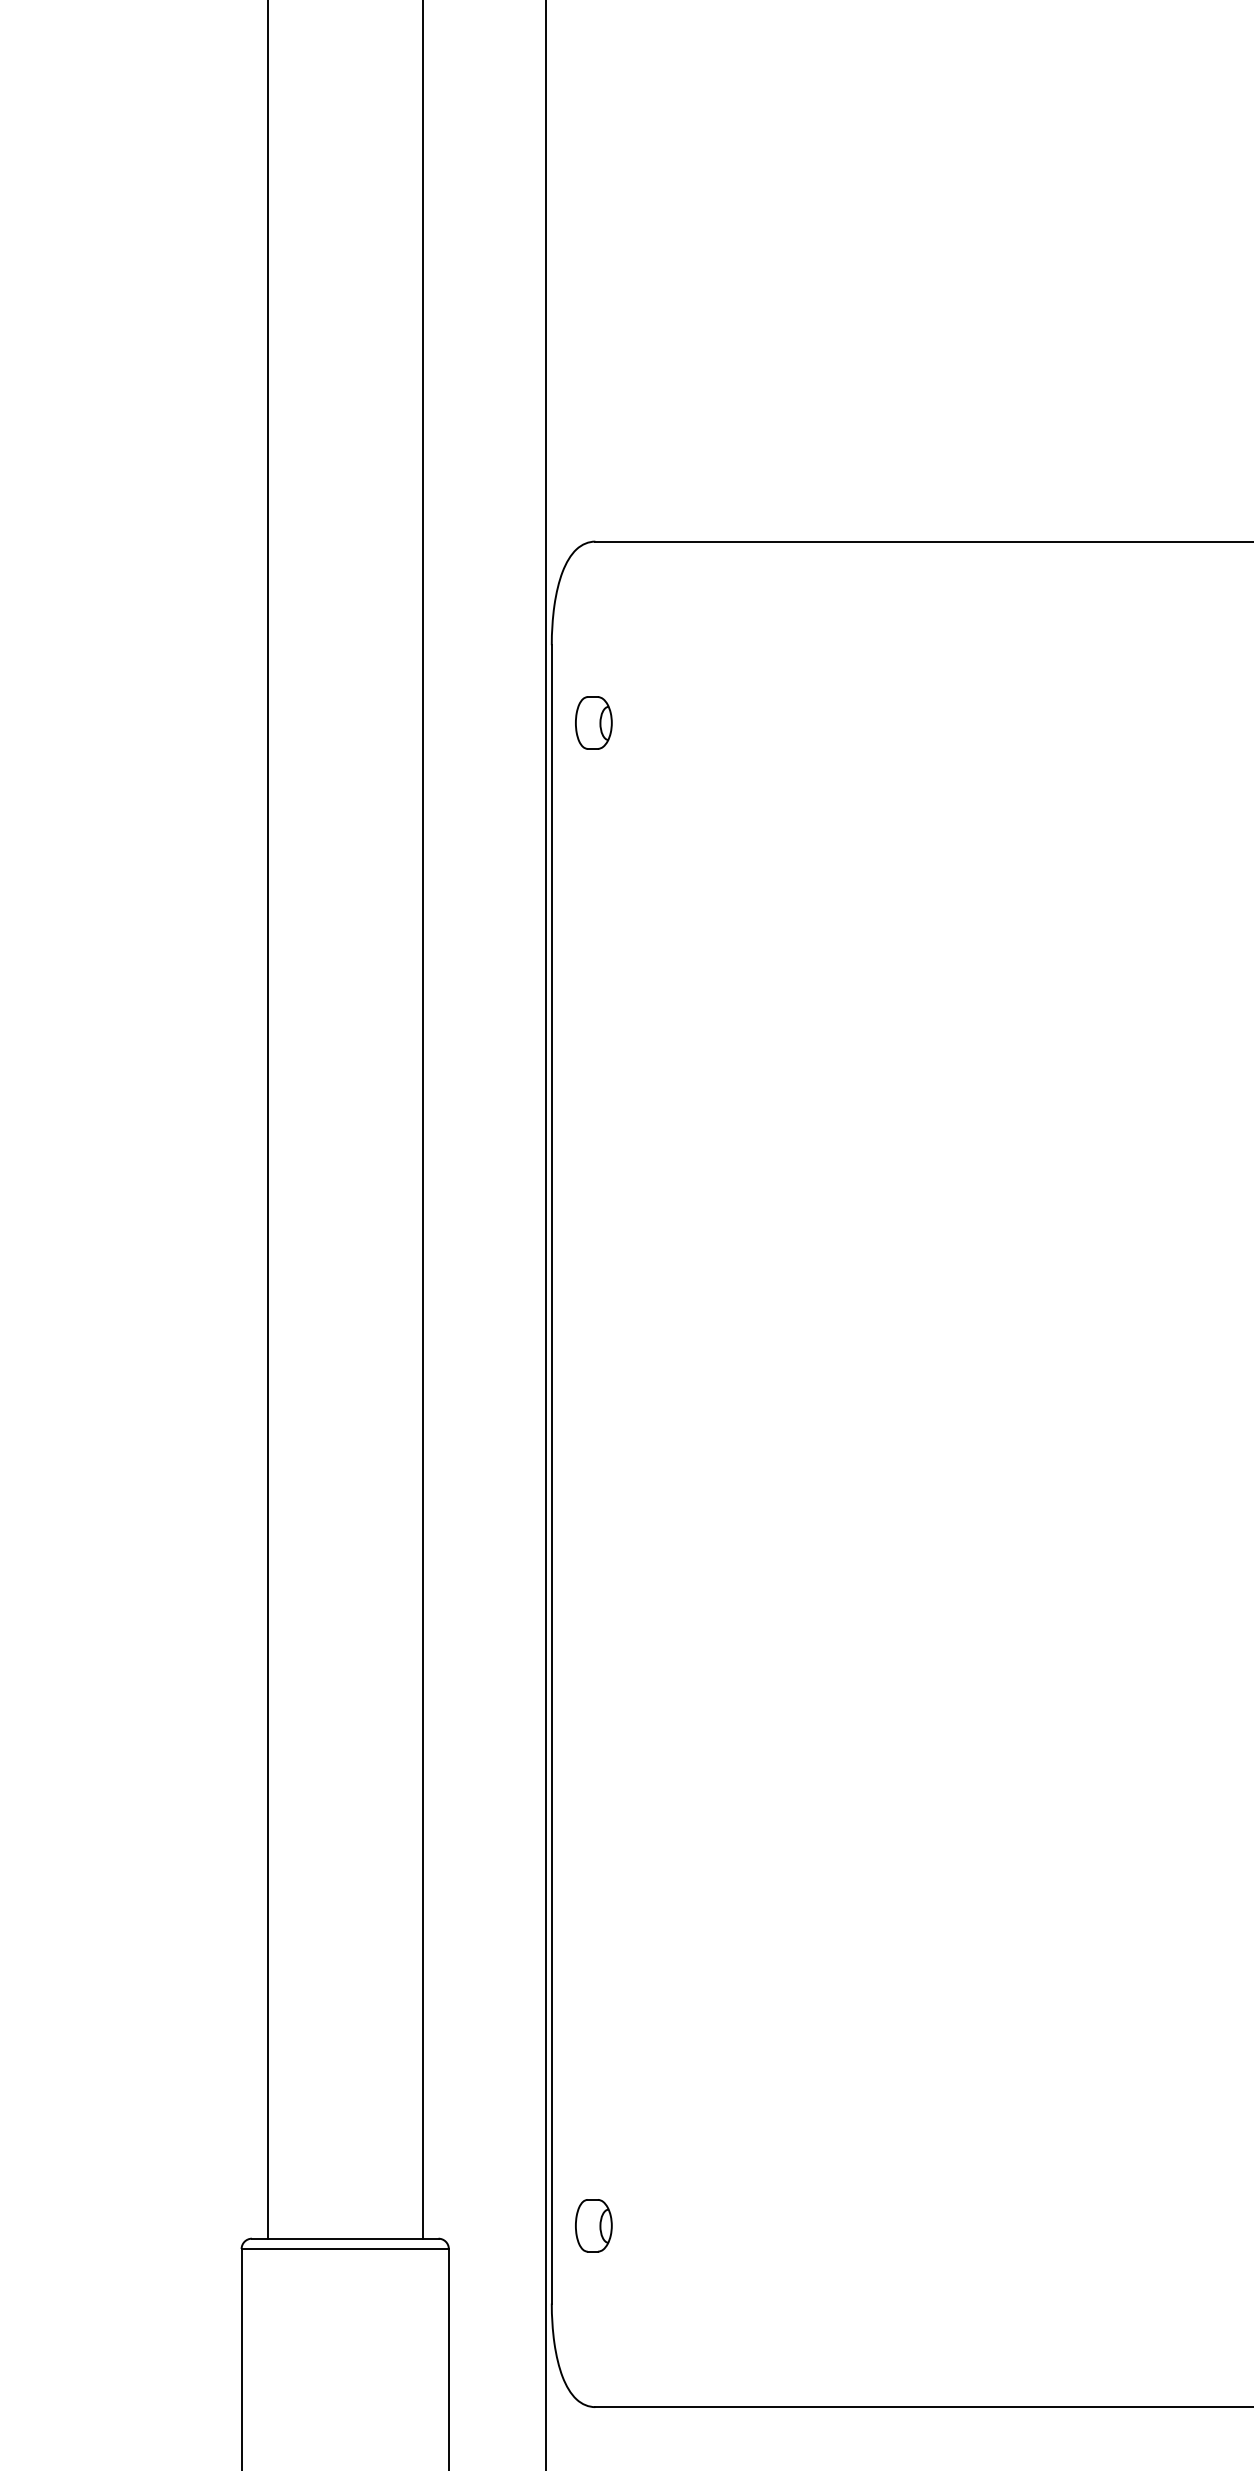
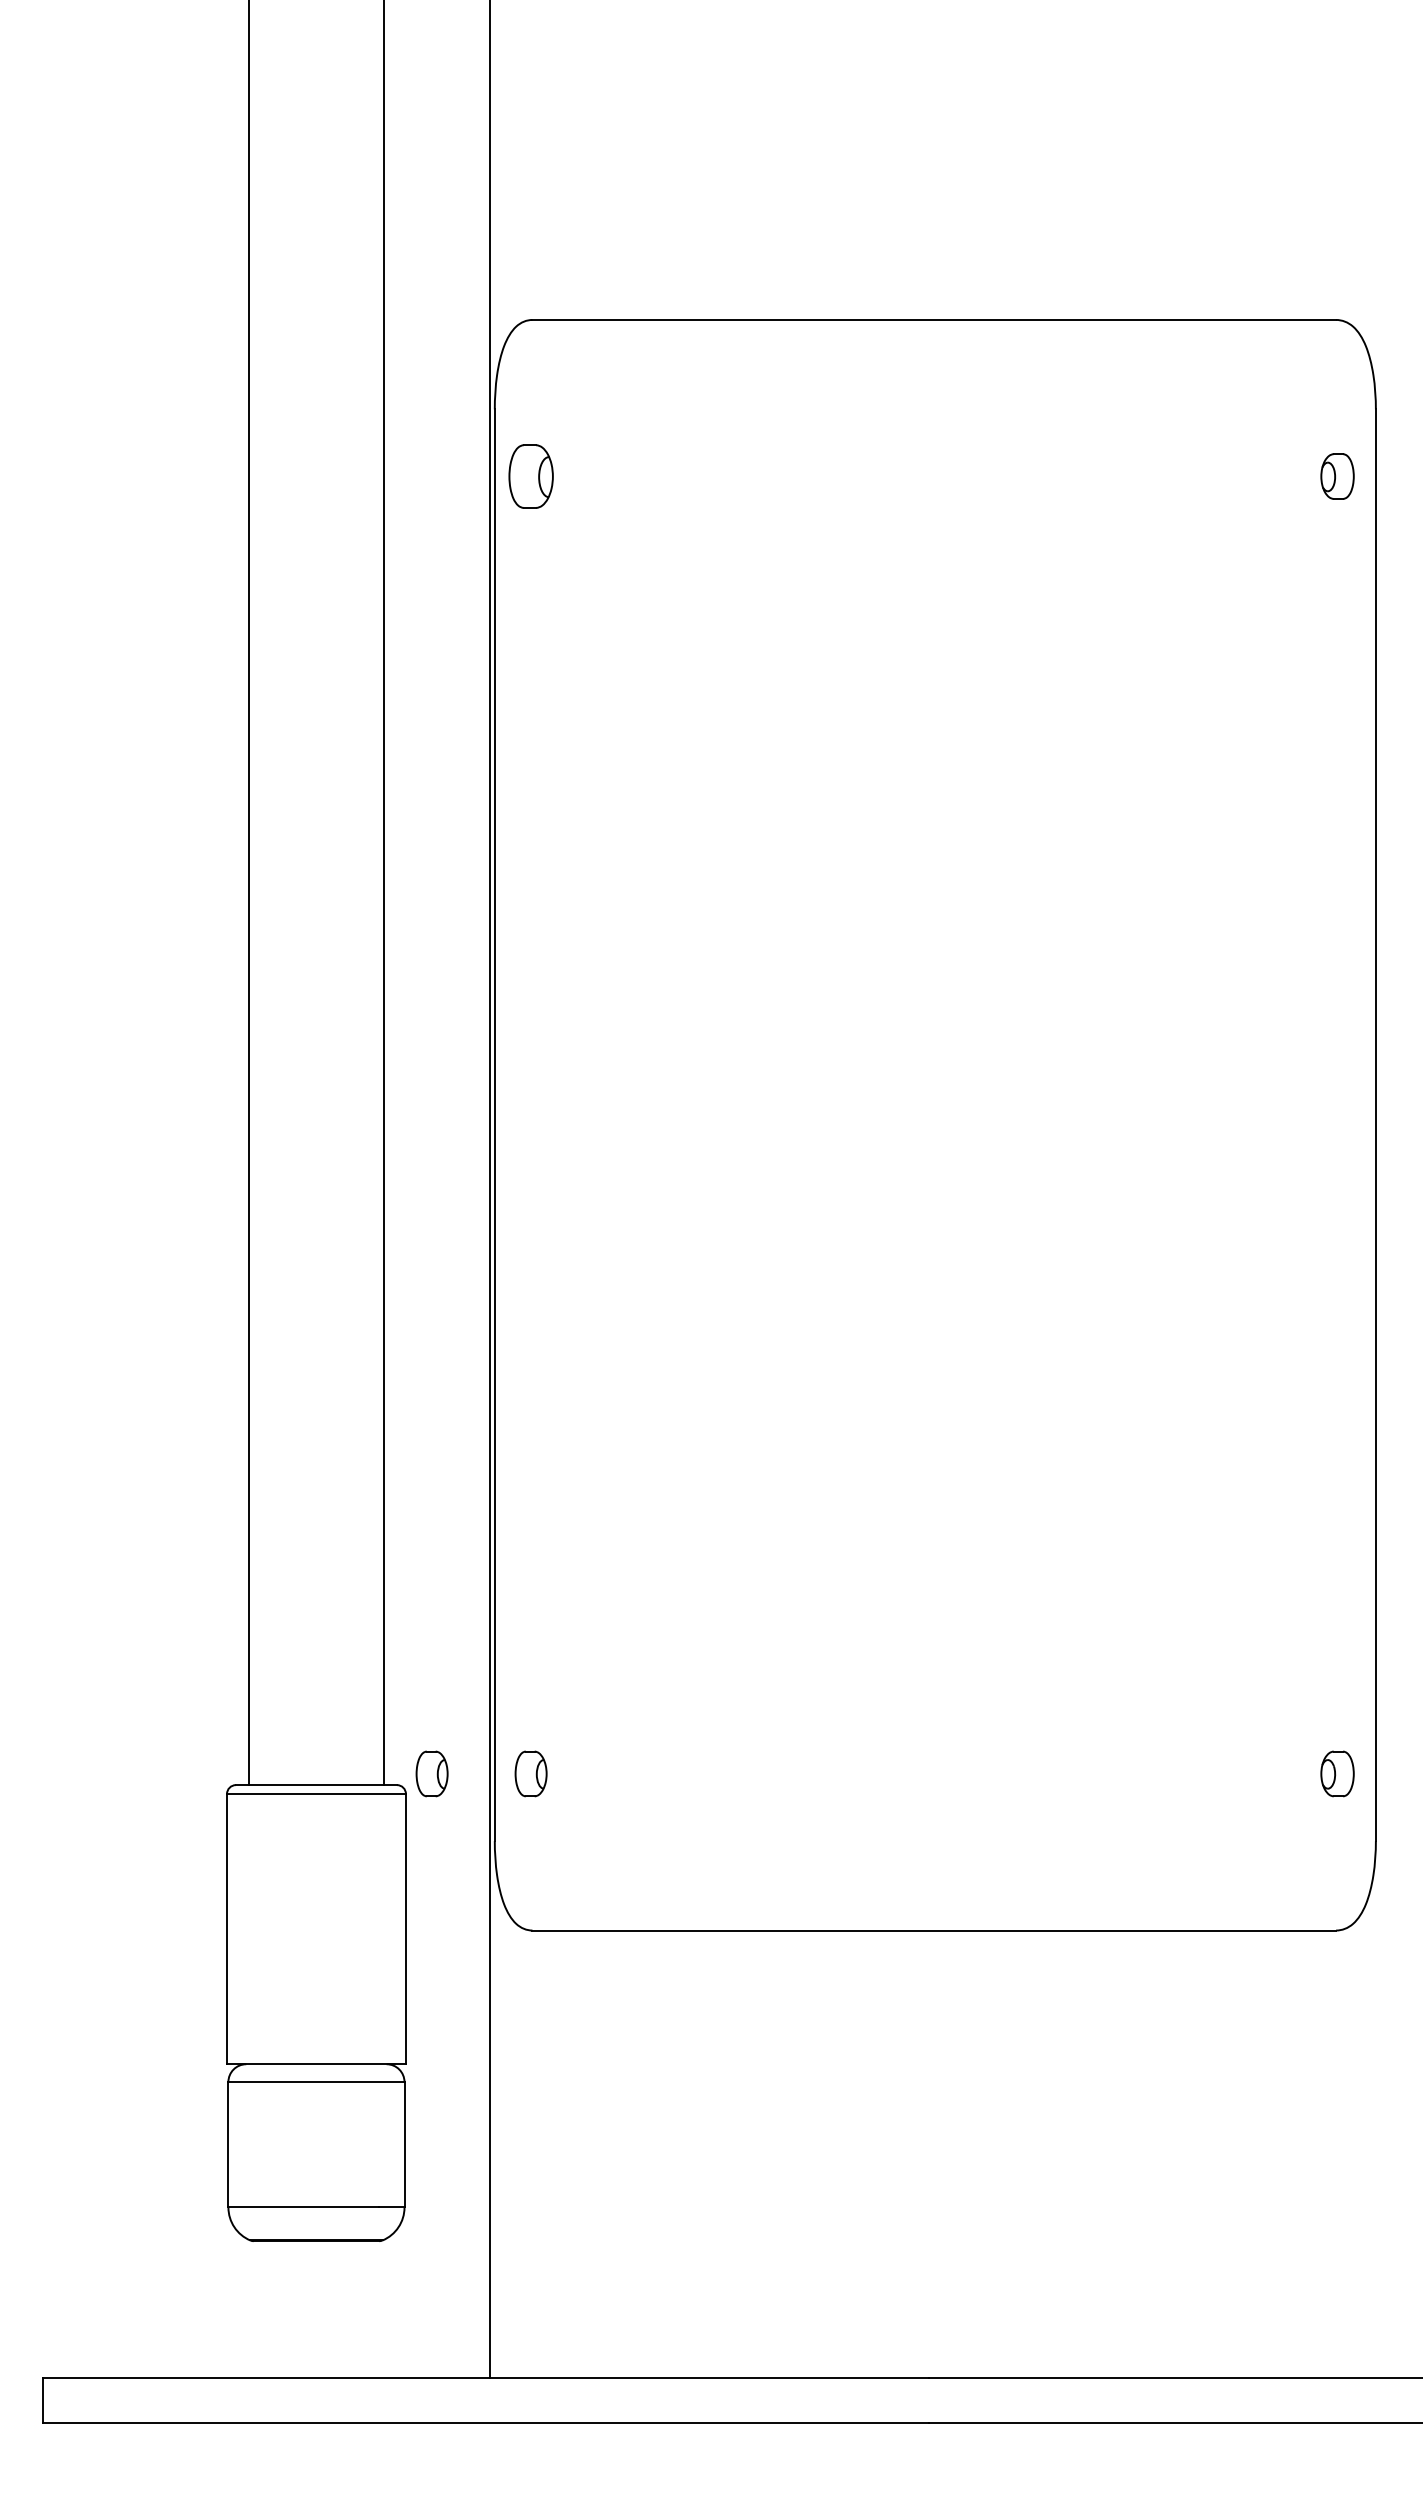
part: (593, 722) -> (530, 476), size x1.4
part: (478, 2225) -> (431, 1773), added

